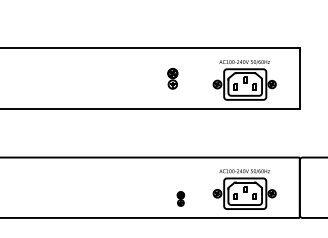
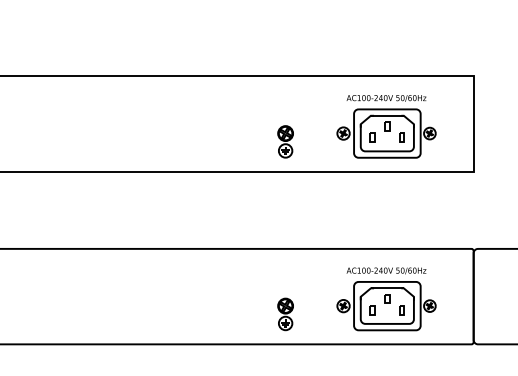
part: (172, 78) -> (285, 141), moved
part: (180, 198) -> (285, 313), size x1.43

